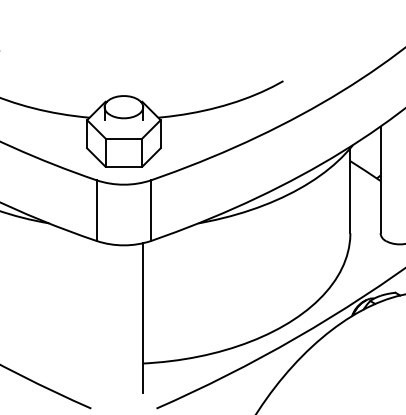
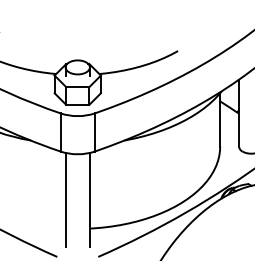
line: (104, 317) -> (65, 199), added

